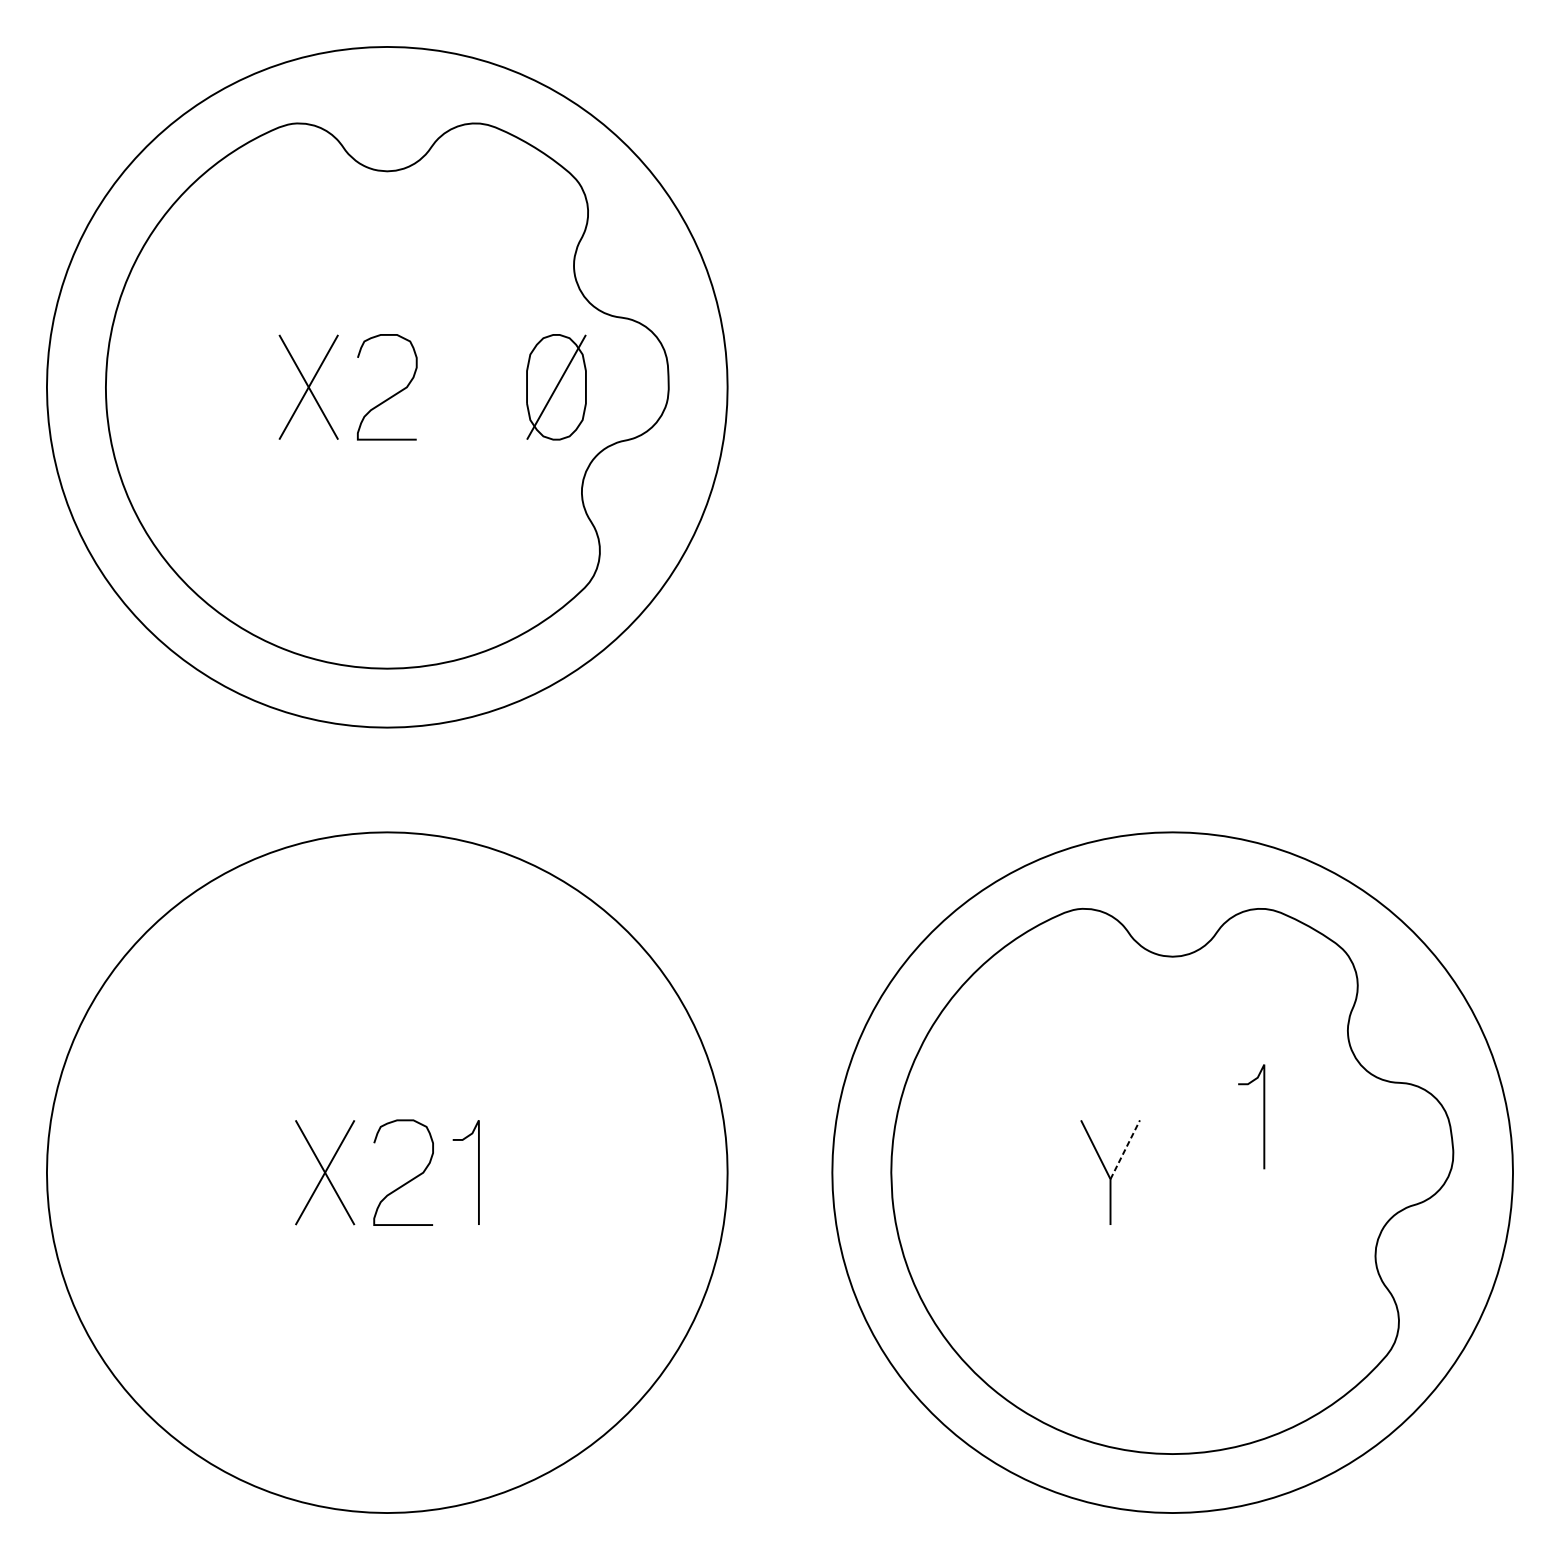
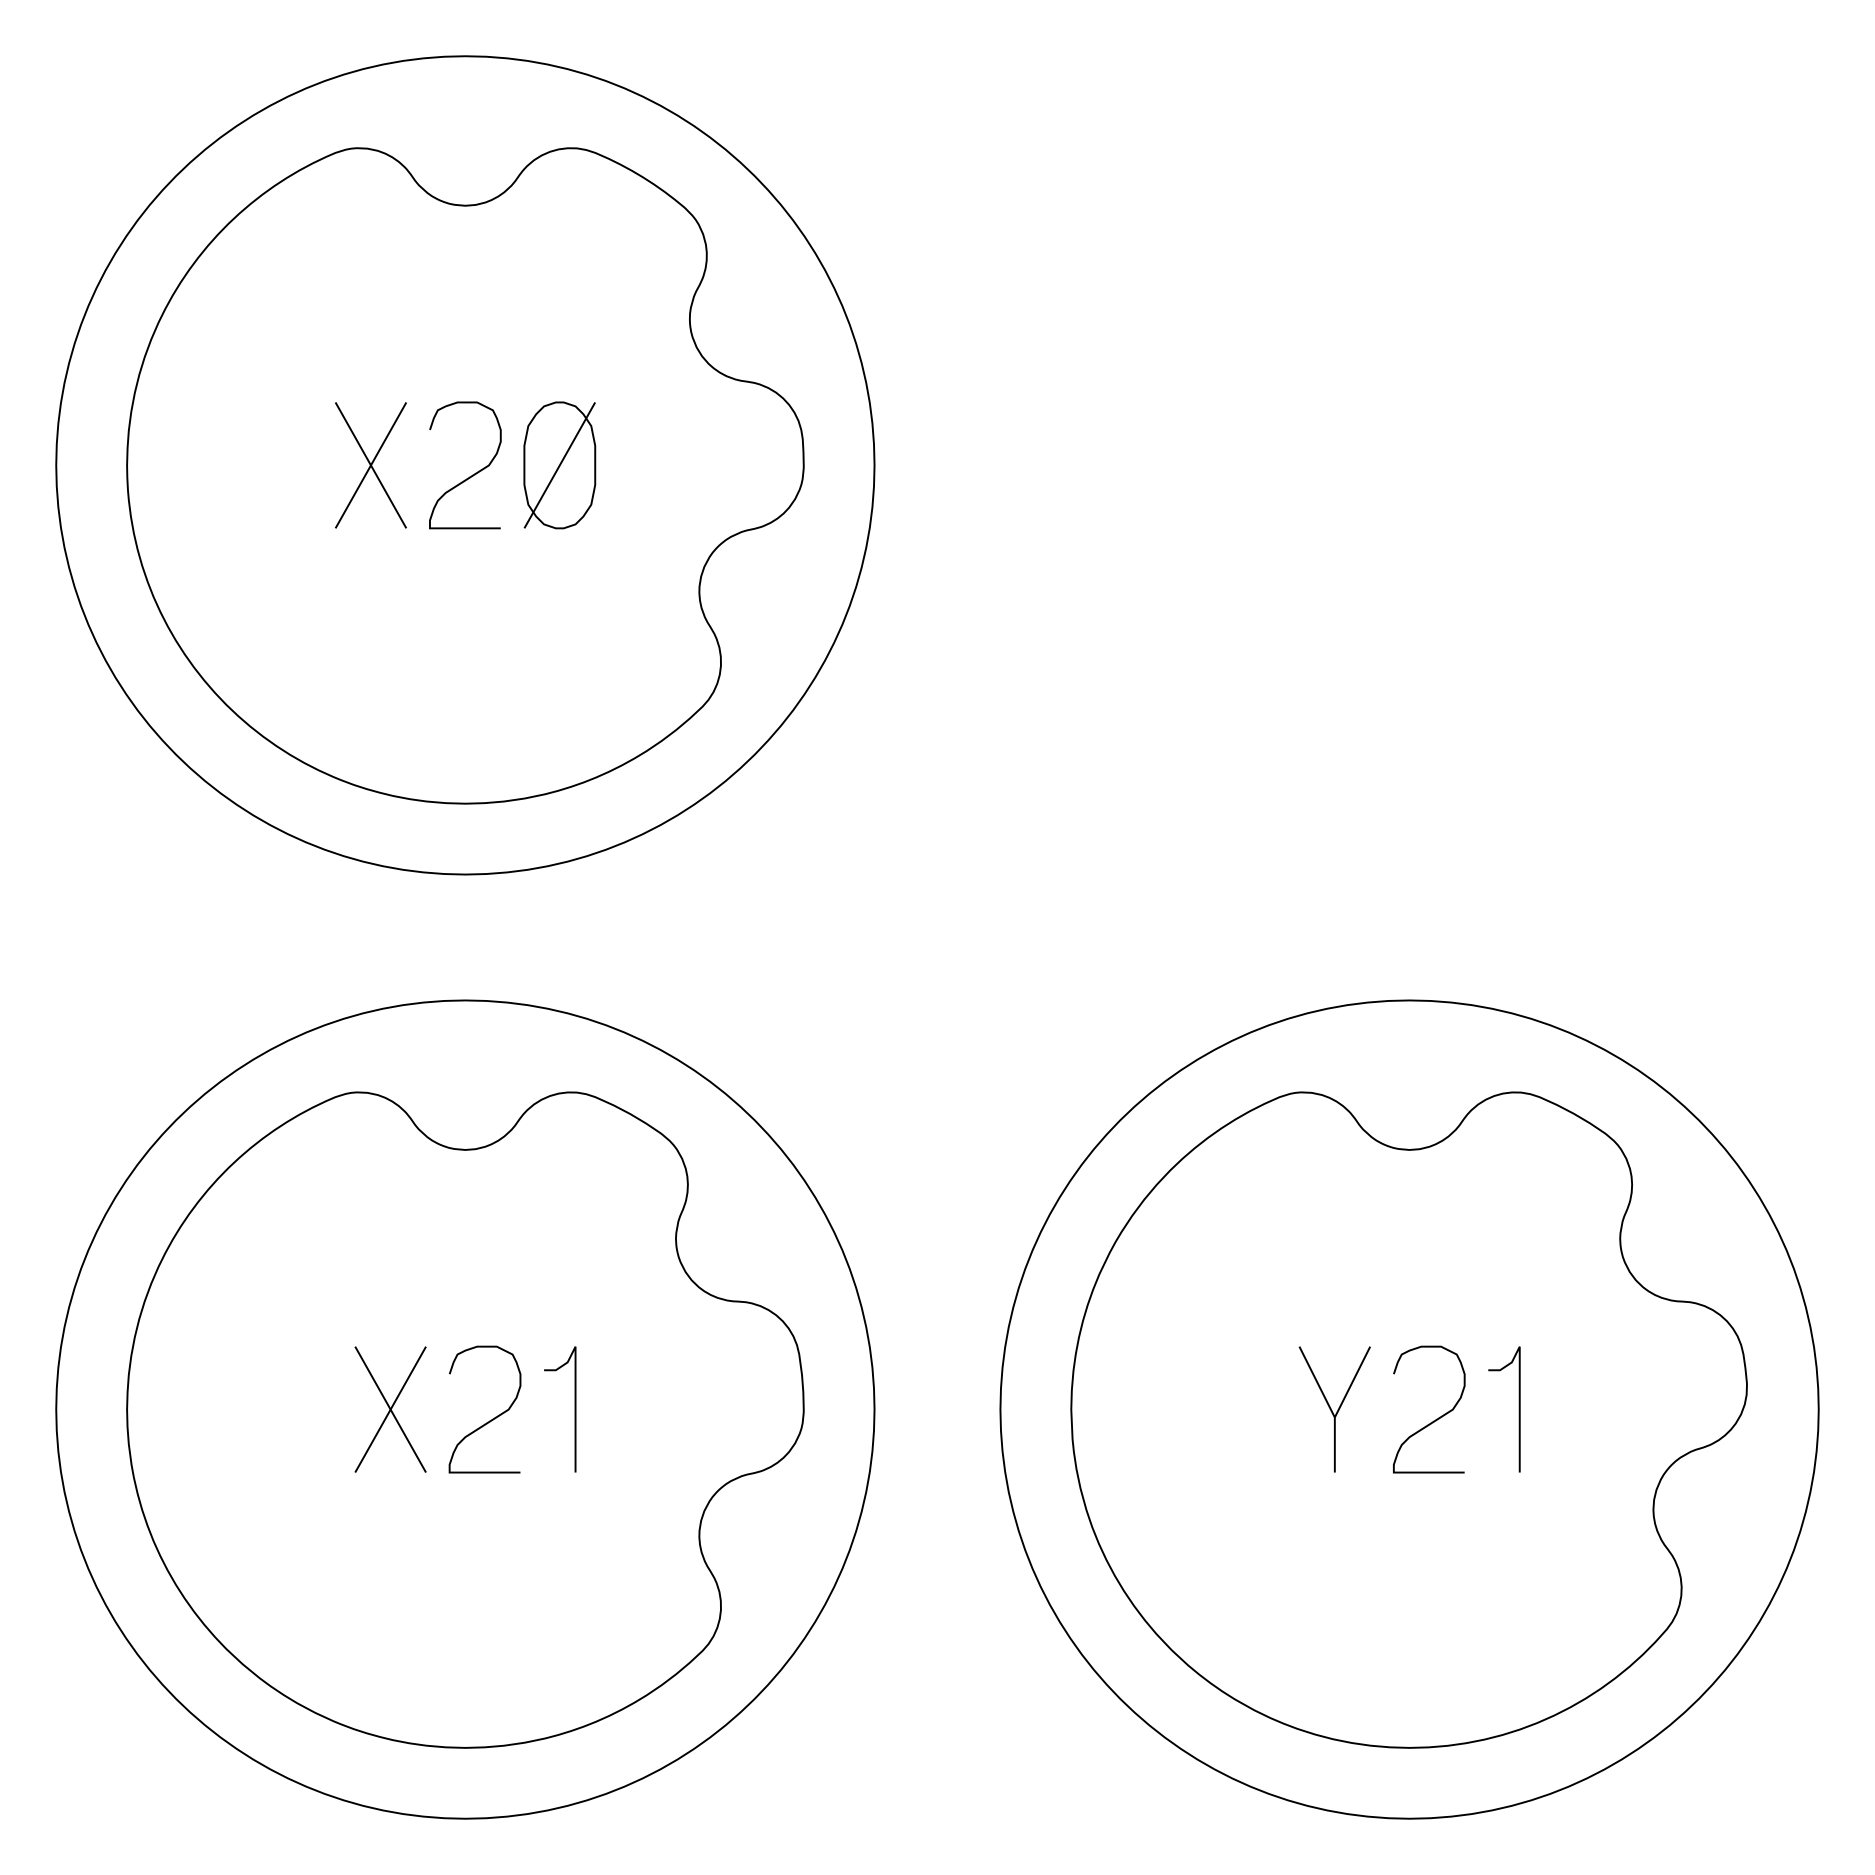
part: (556, 387) -> (559, 465), moved
curve: (1263, 1116) -> (1518, 1409), moved
line: (1125, 1150) -> (1352, 1382), dashed -> solid
part: (387, 1180) -> (465, 1419), added
curve: (1195, 1180) -> (1436, 1418), added

